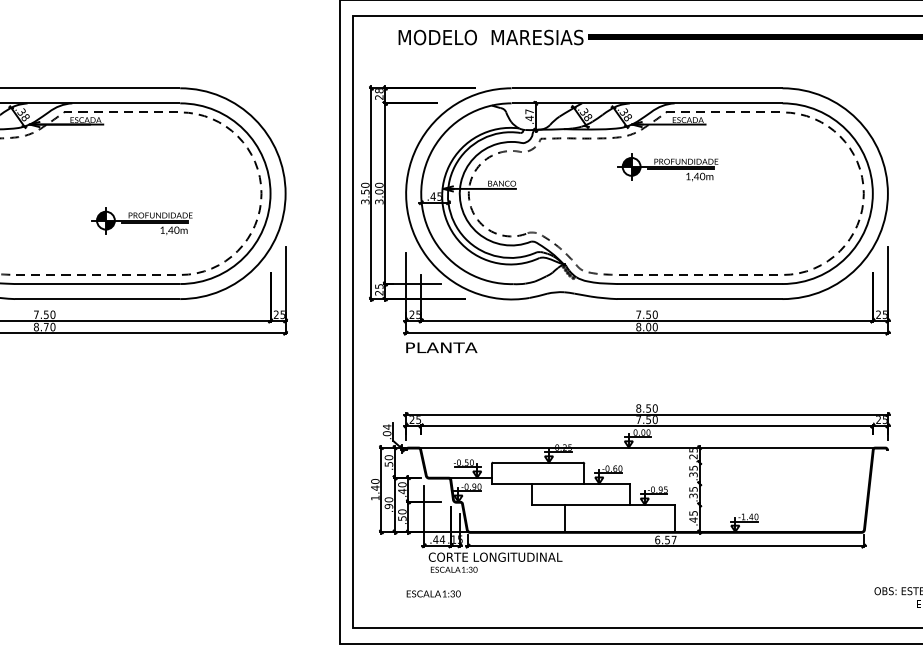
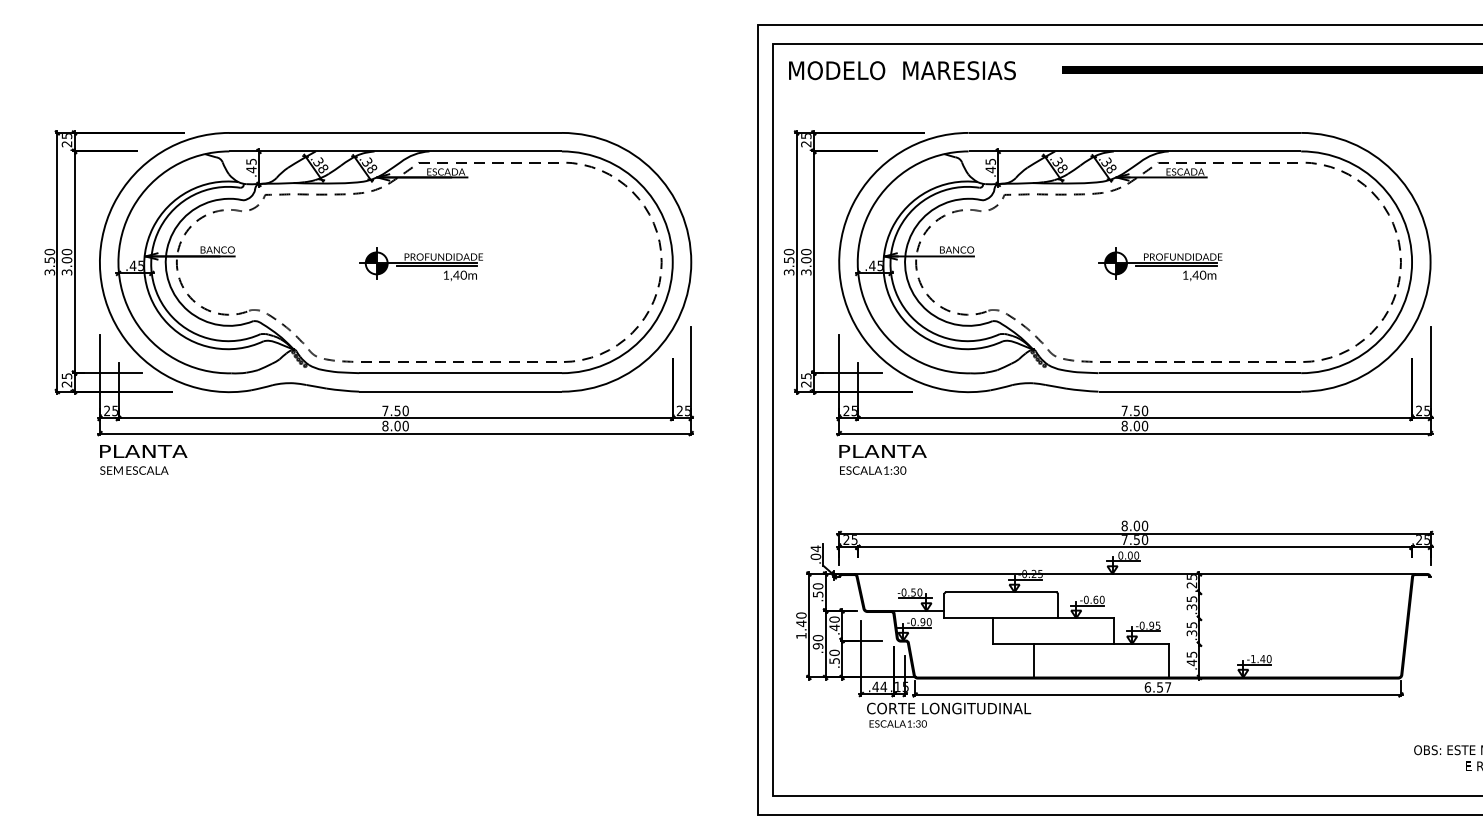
text: (491, 37) -> (902, 70), moved
text: (379, 91) -> (806, 136), .28 -> .25
text: (529, 111) -> (990, 161), .47 -> .45
part: (667, 167) -> (1160, 264), moved
part: (141, 220) -> (420, 263), moved
text: (46, 326) -> (397, 425), 8.70 -> 8.00
text: (648, 408) -> (1136, 525), 8.50 -> 8.00
text: (434, 593) -> (873, 470), moved

